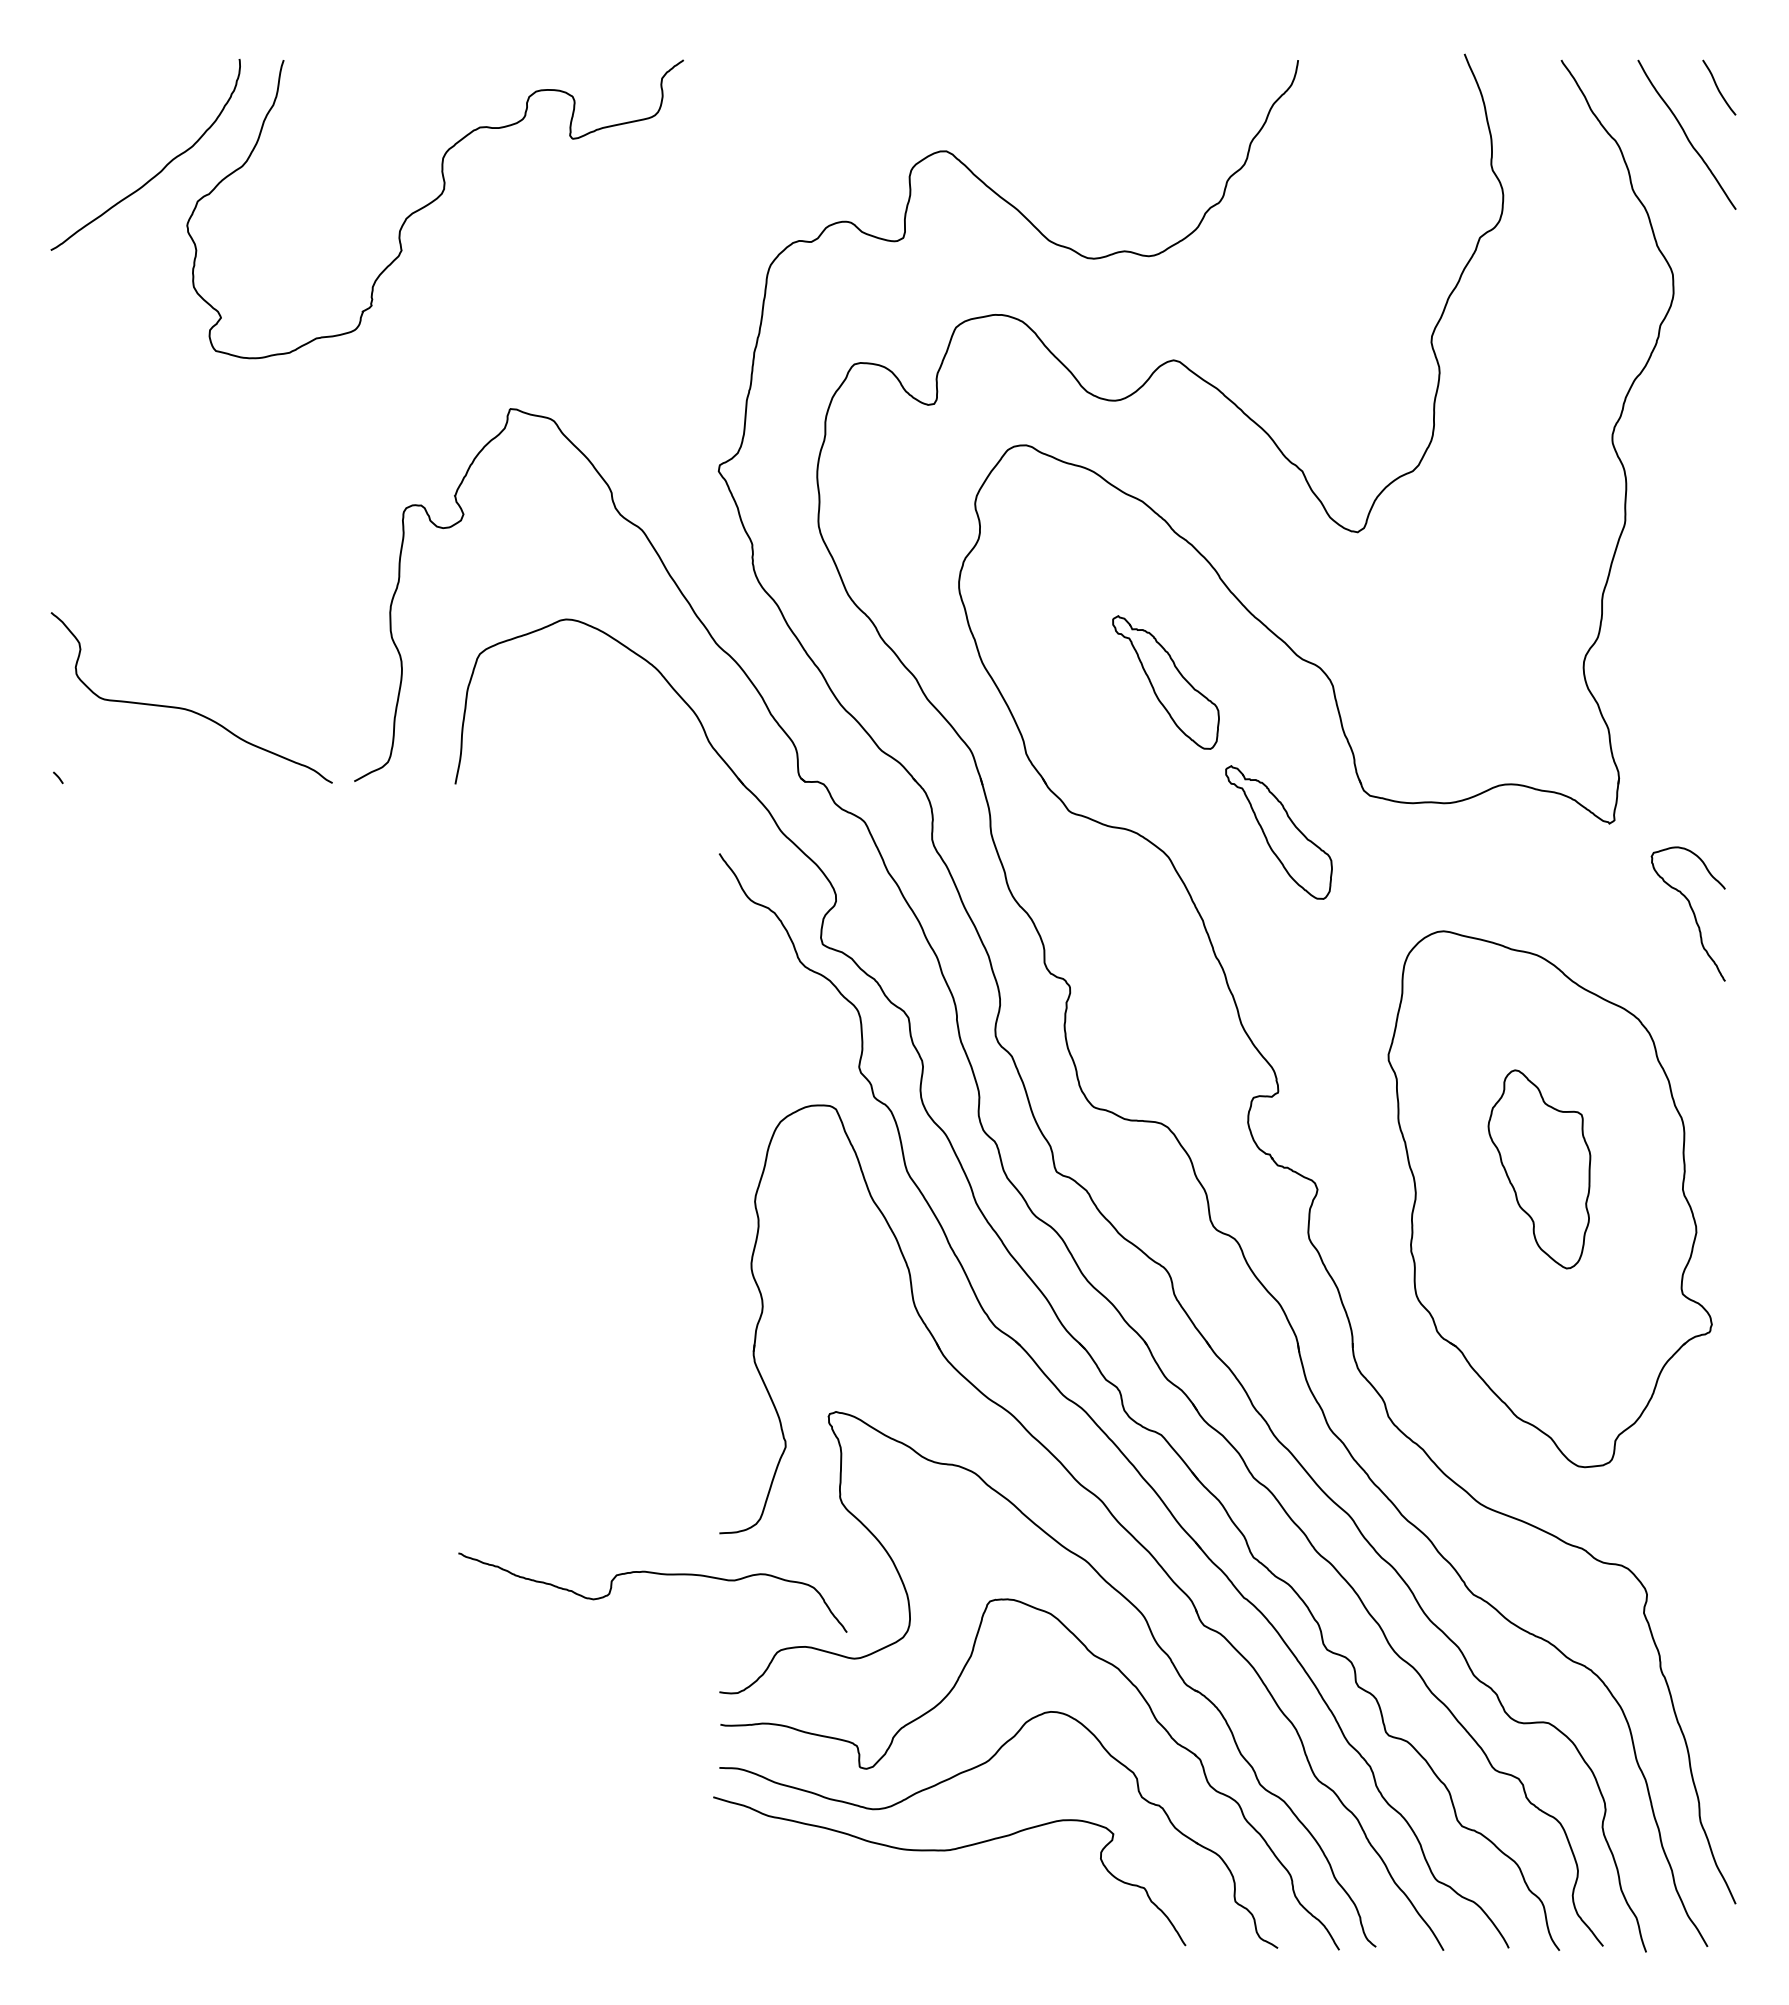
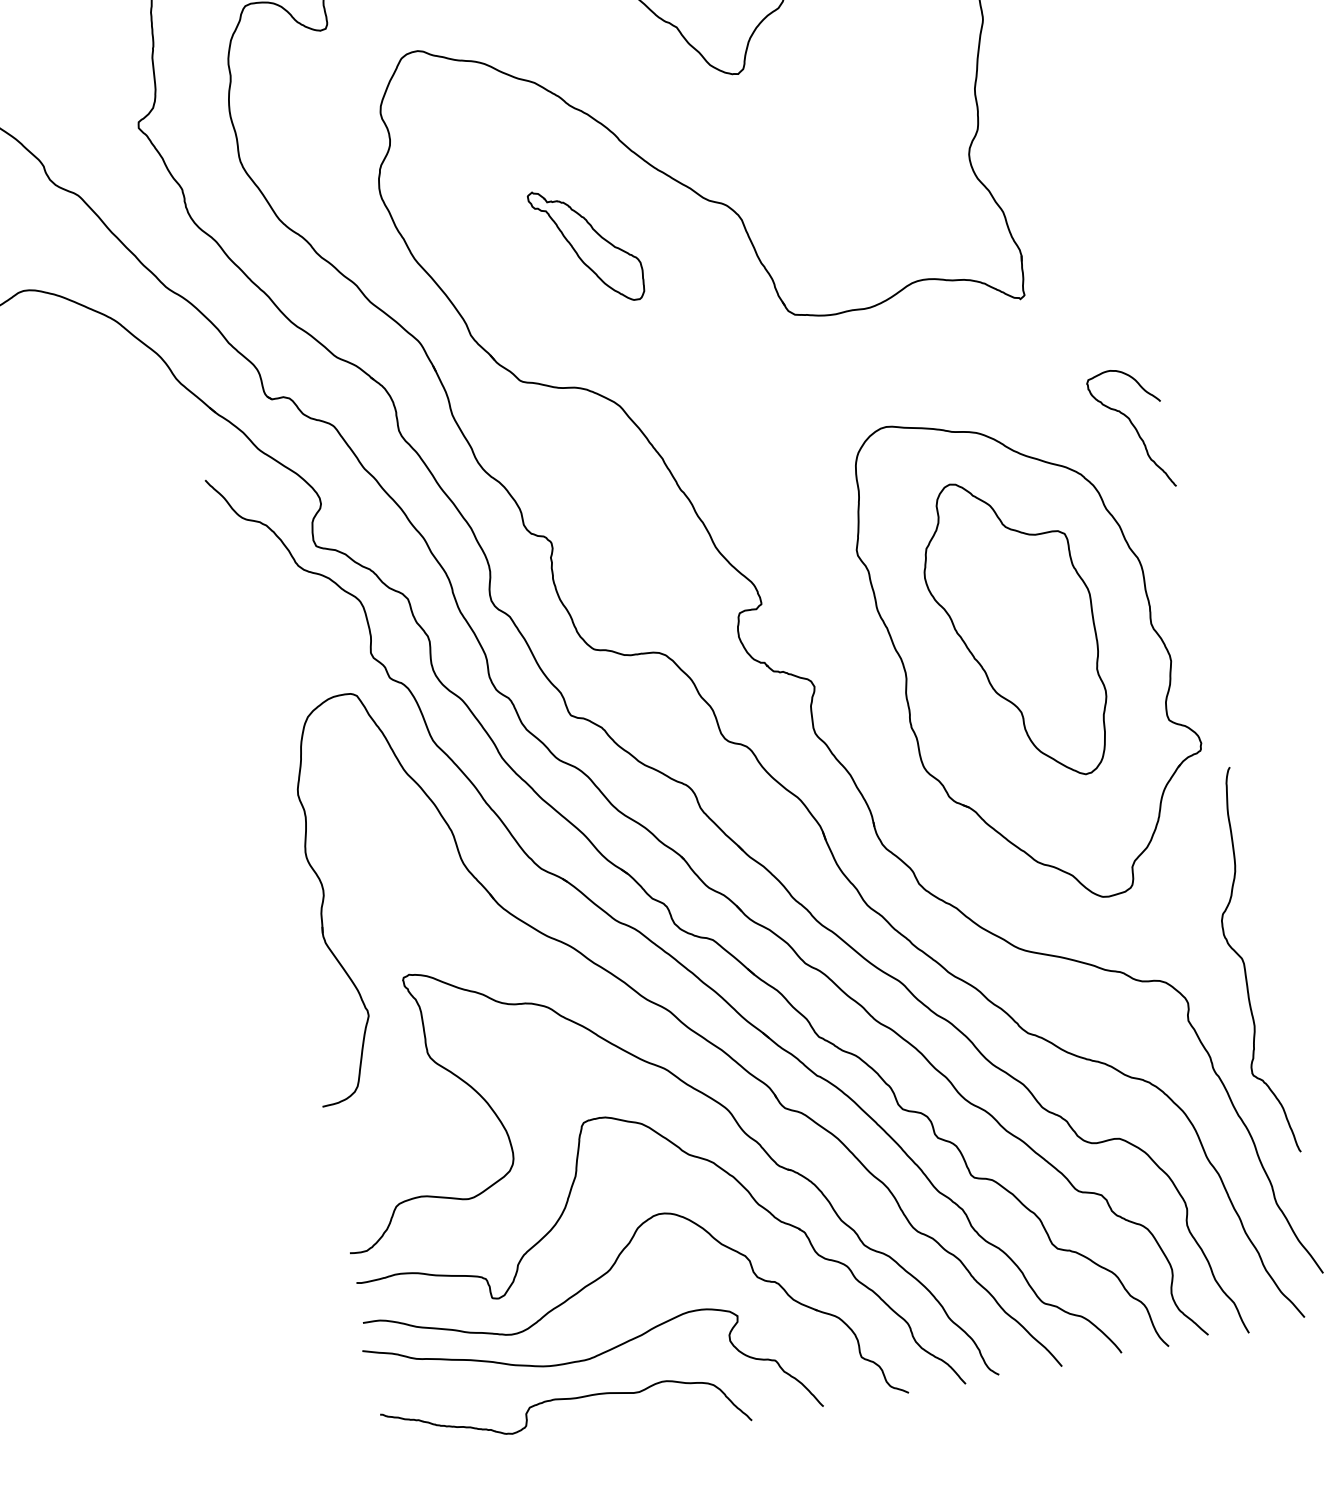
part: (1278, 832) -> (716, 364), removed
curve: (1691, 910) -> (1133, 426), moved
part: (1539, 1169) -> (1015, 630), size x1.67
curve: (1714, 1563) -> (1244, 962), added
curve: (655, 1574) -> (565, 1400), moved

